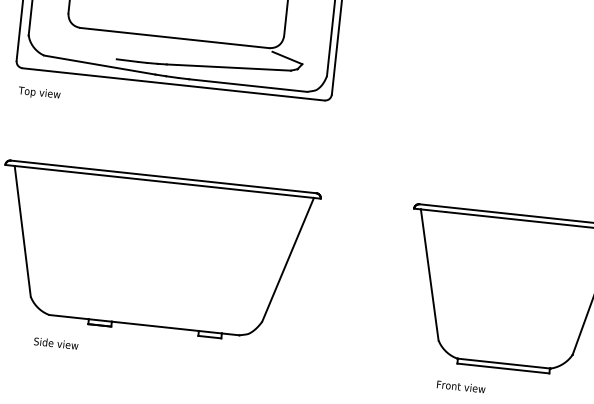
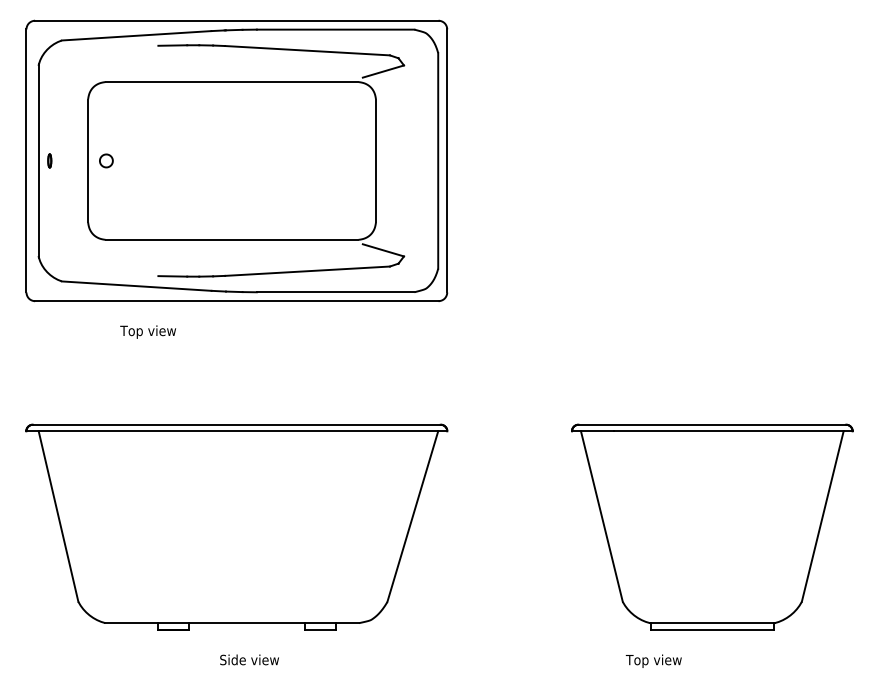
text: (39, 92) -> (147, 331), moved
text: (56, 343) -> (249, 659), moved
text: (460, 387) -> (658, 660), Front view -> Top view

